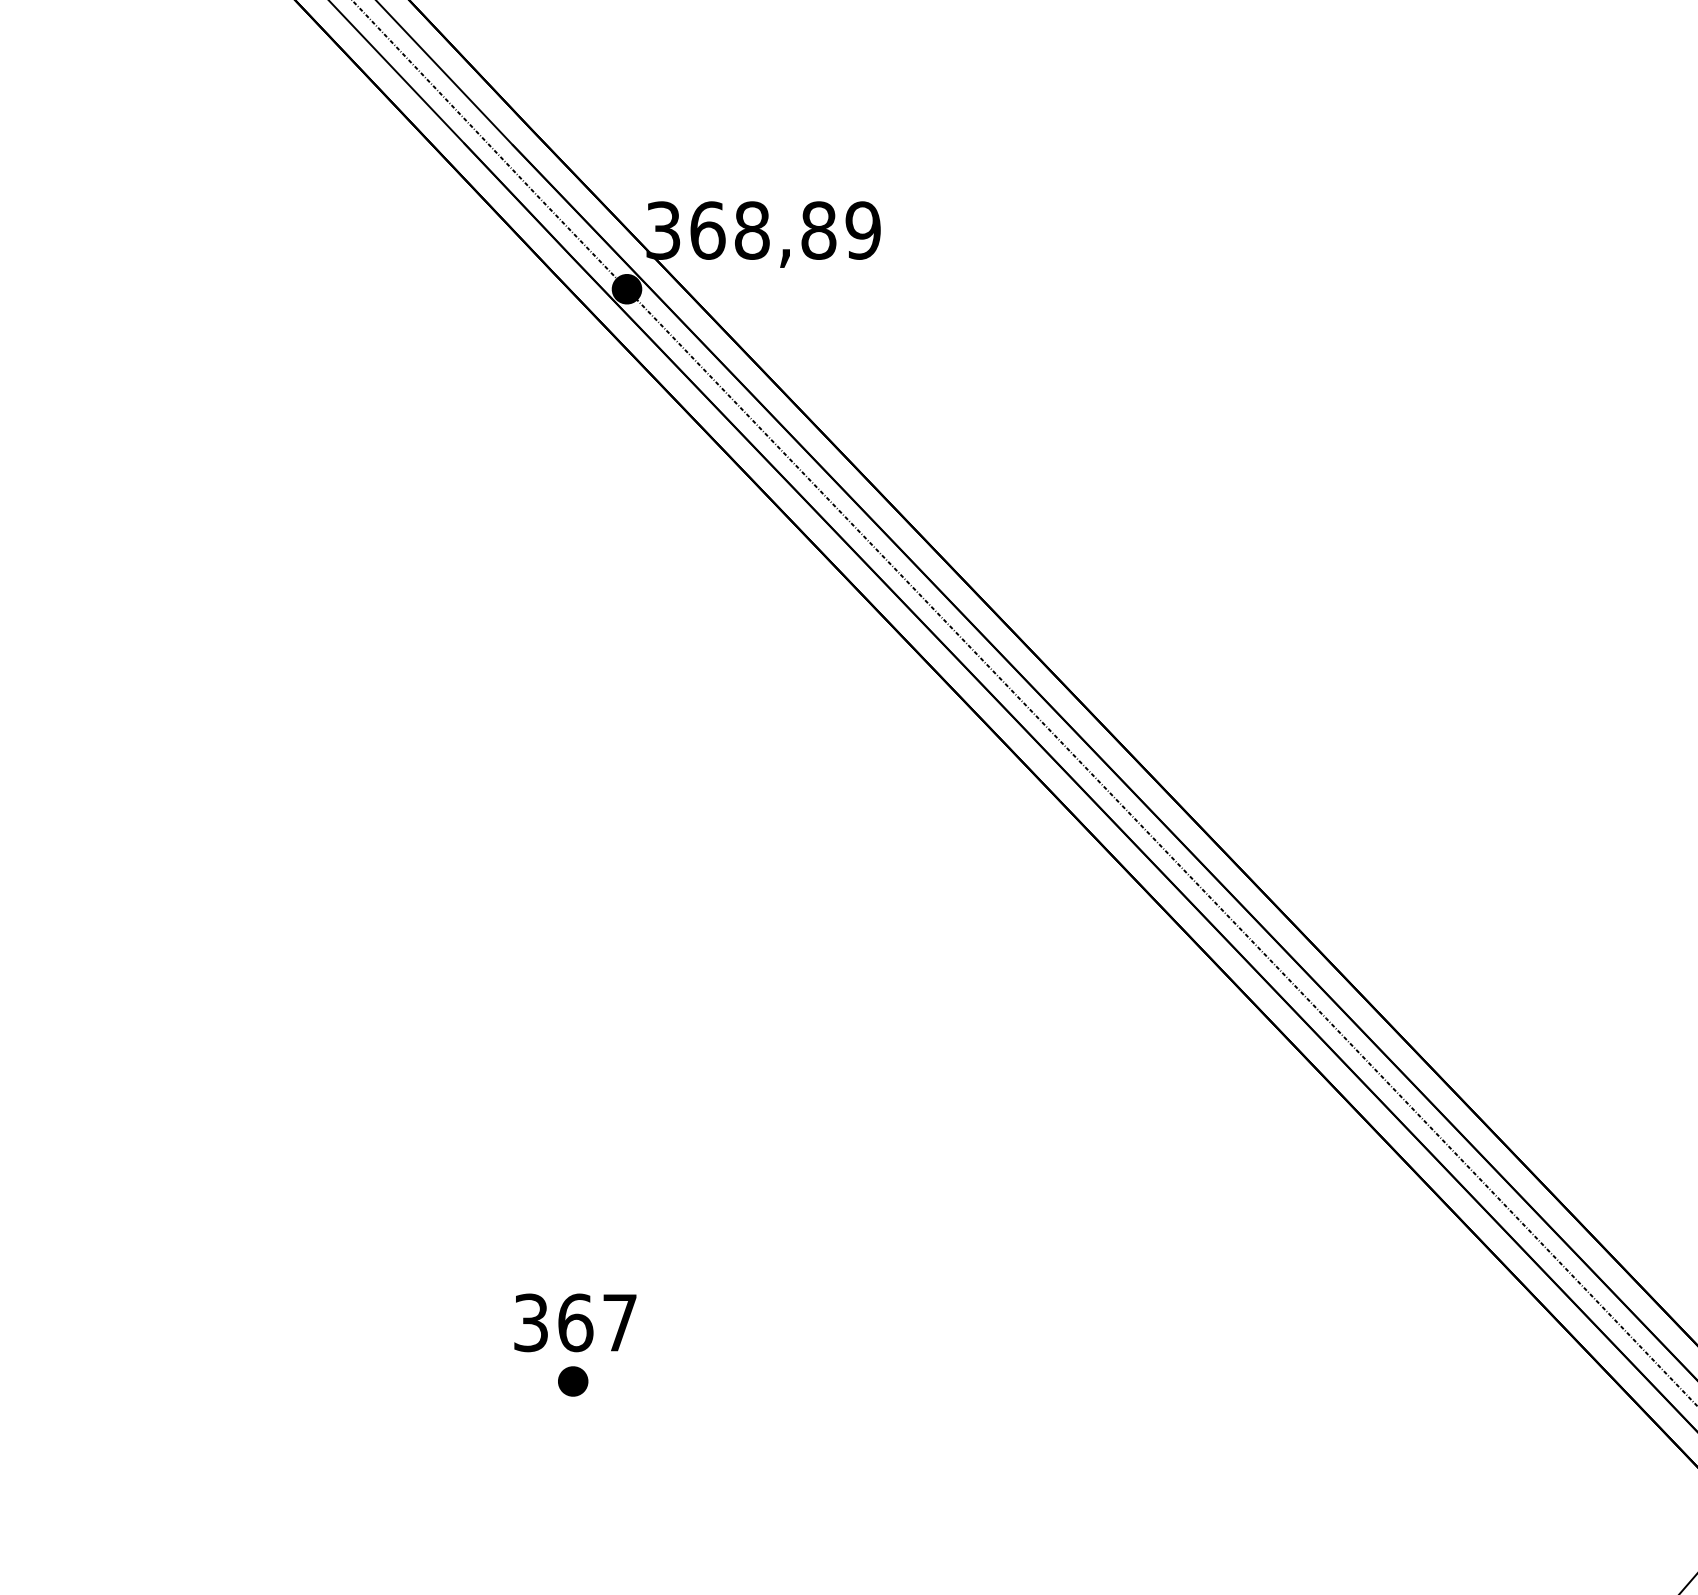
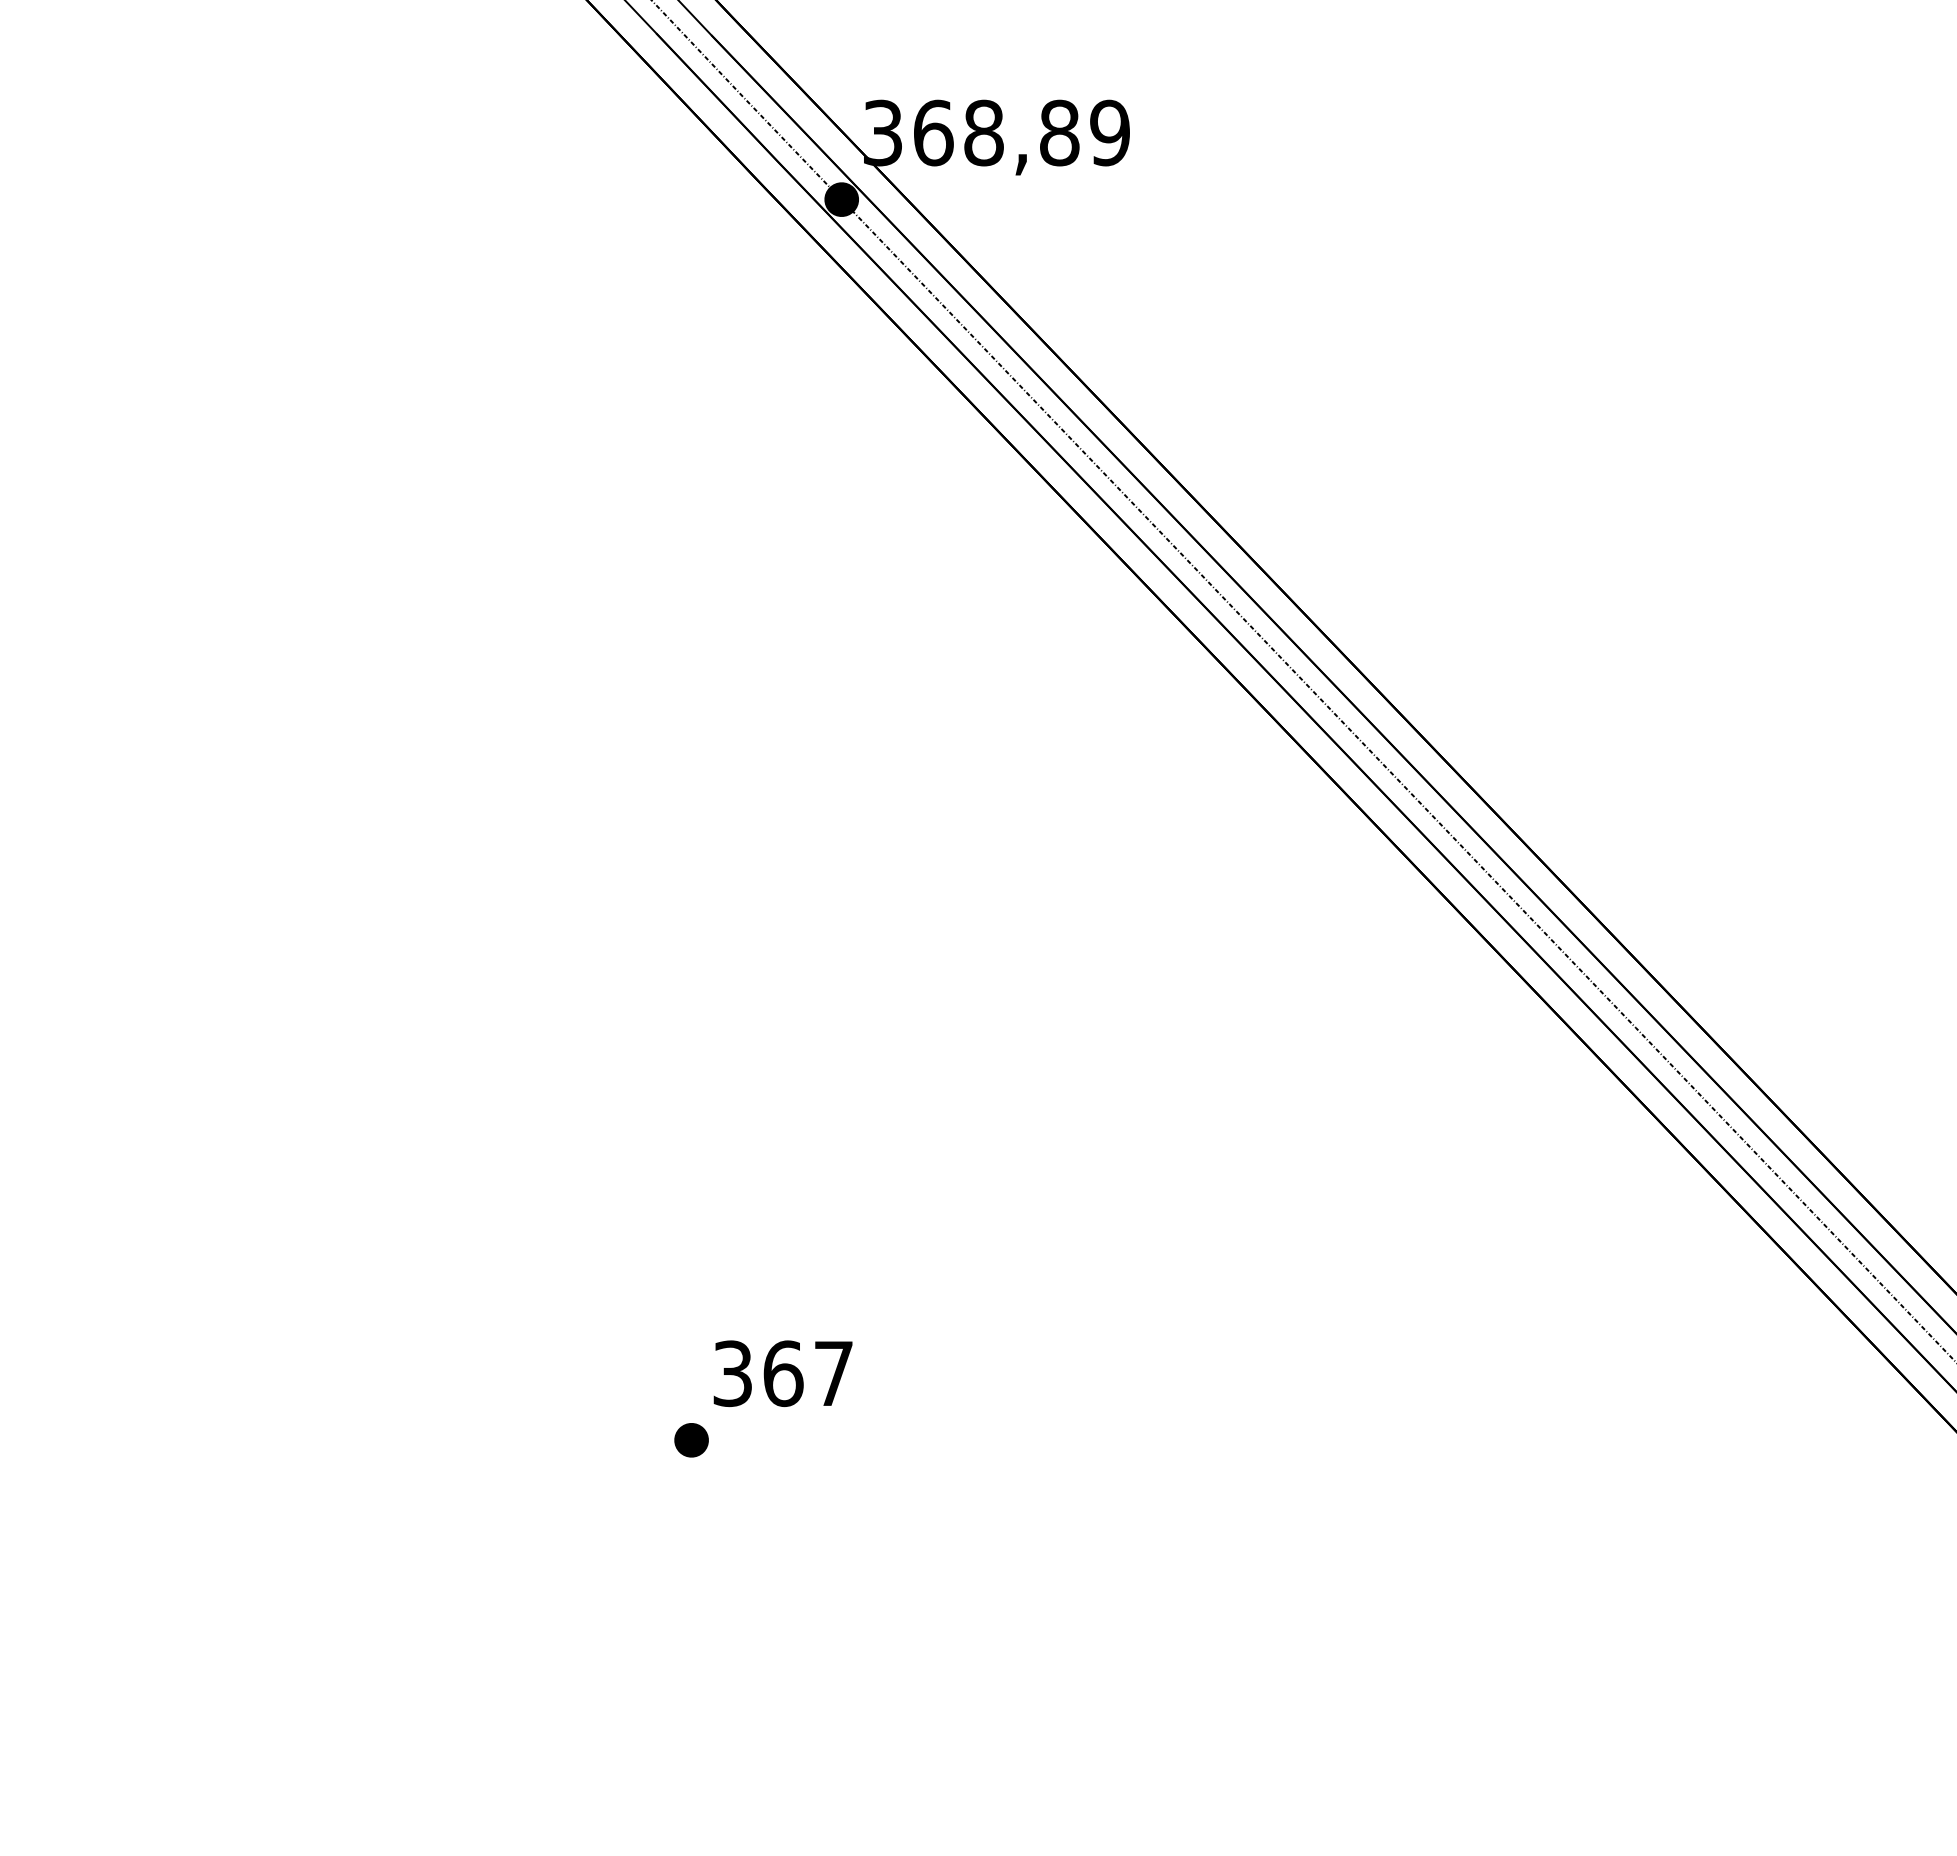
part: (573, 1381) -> (691, 1440), moved

